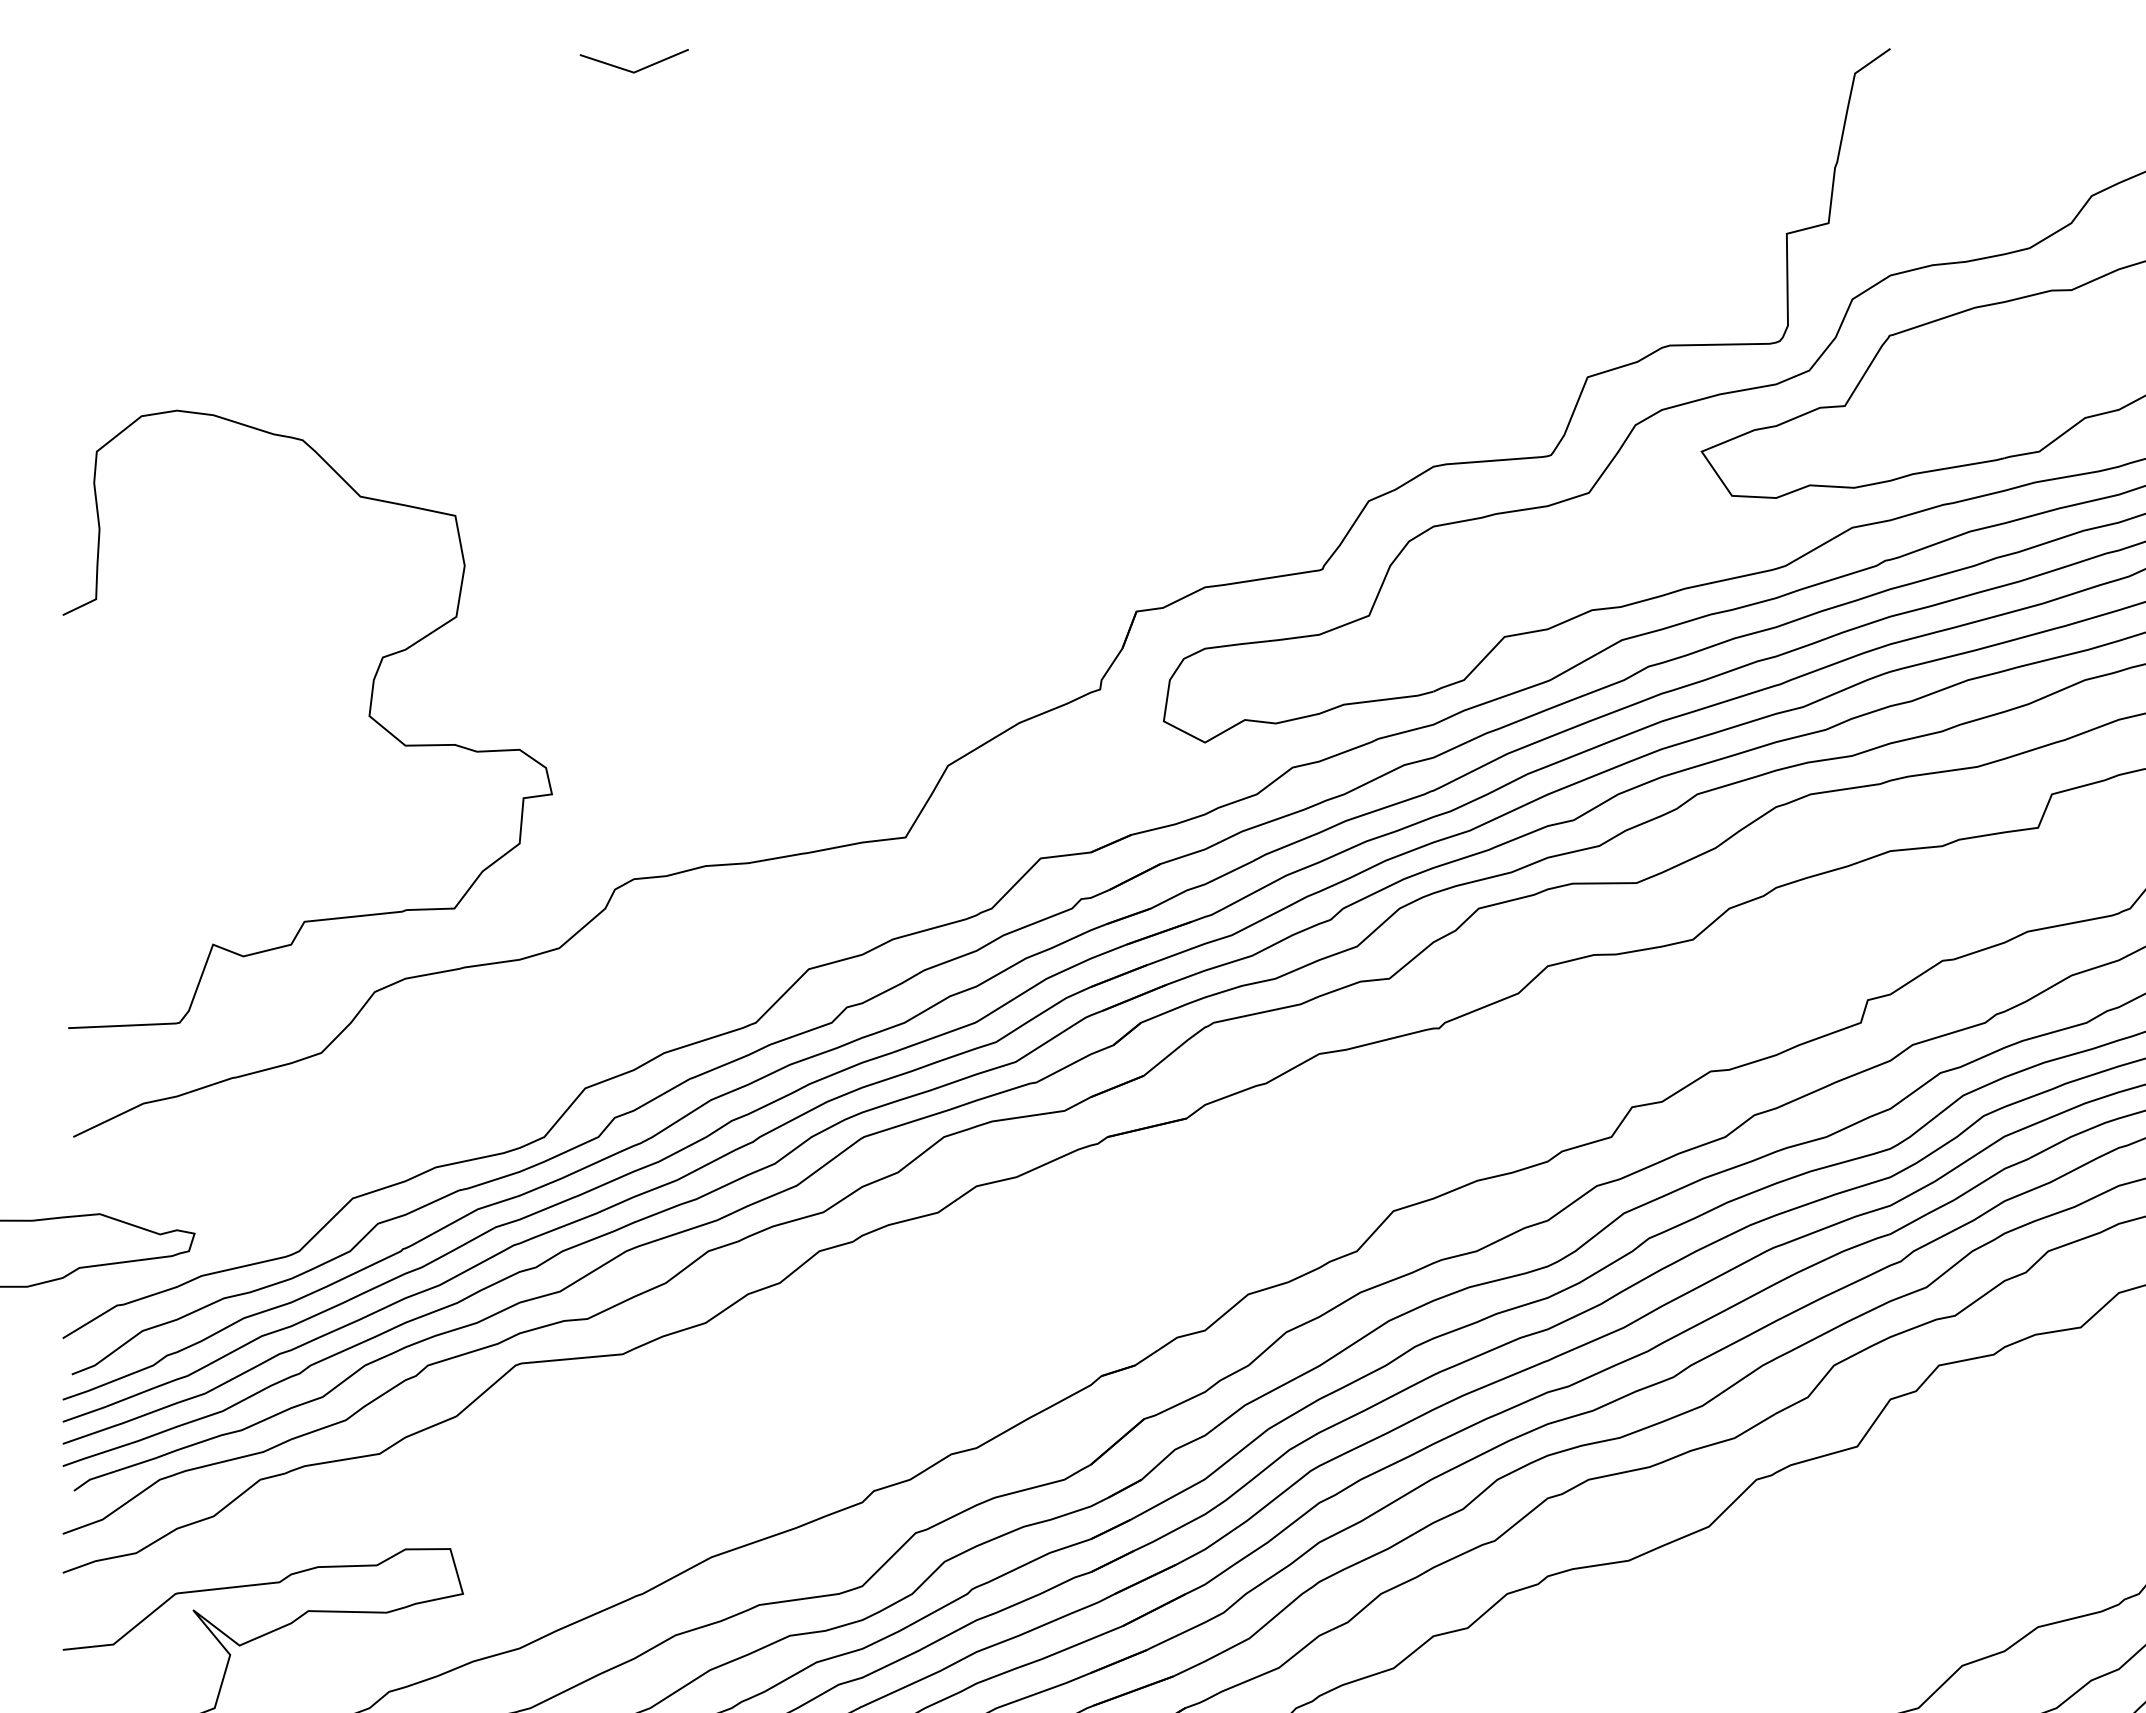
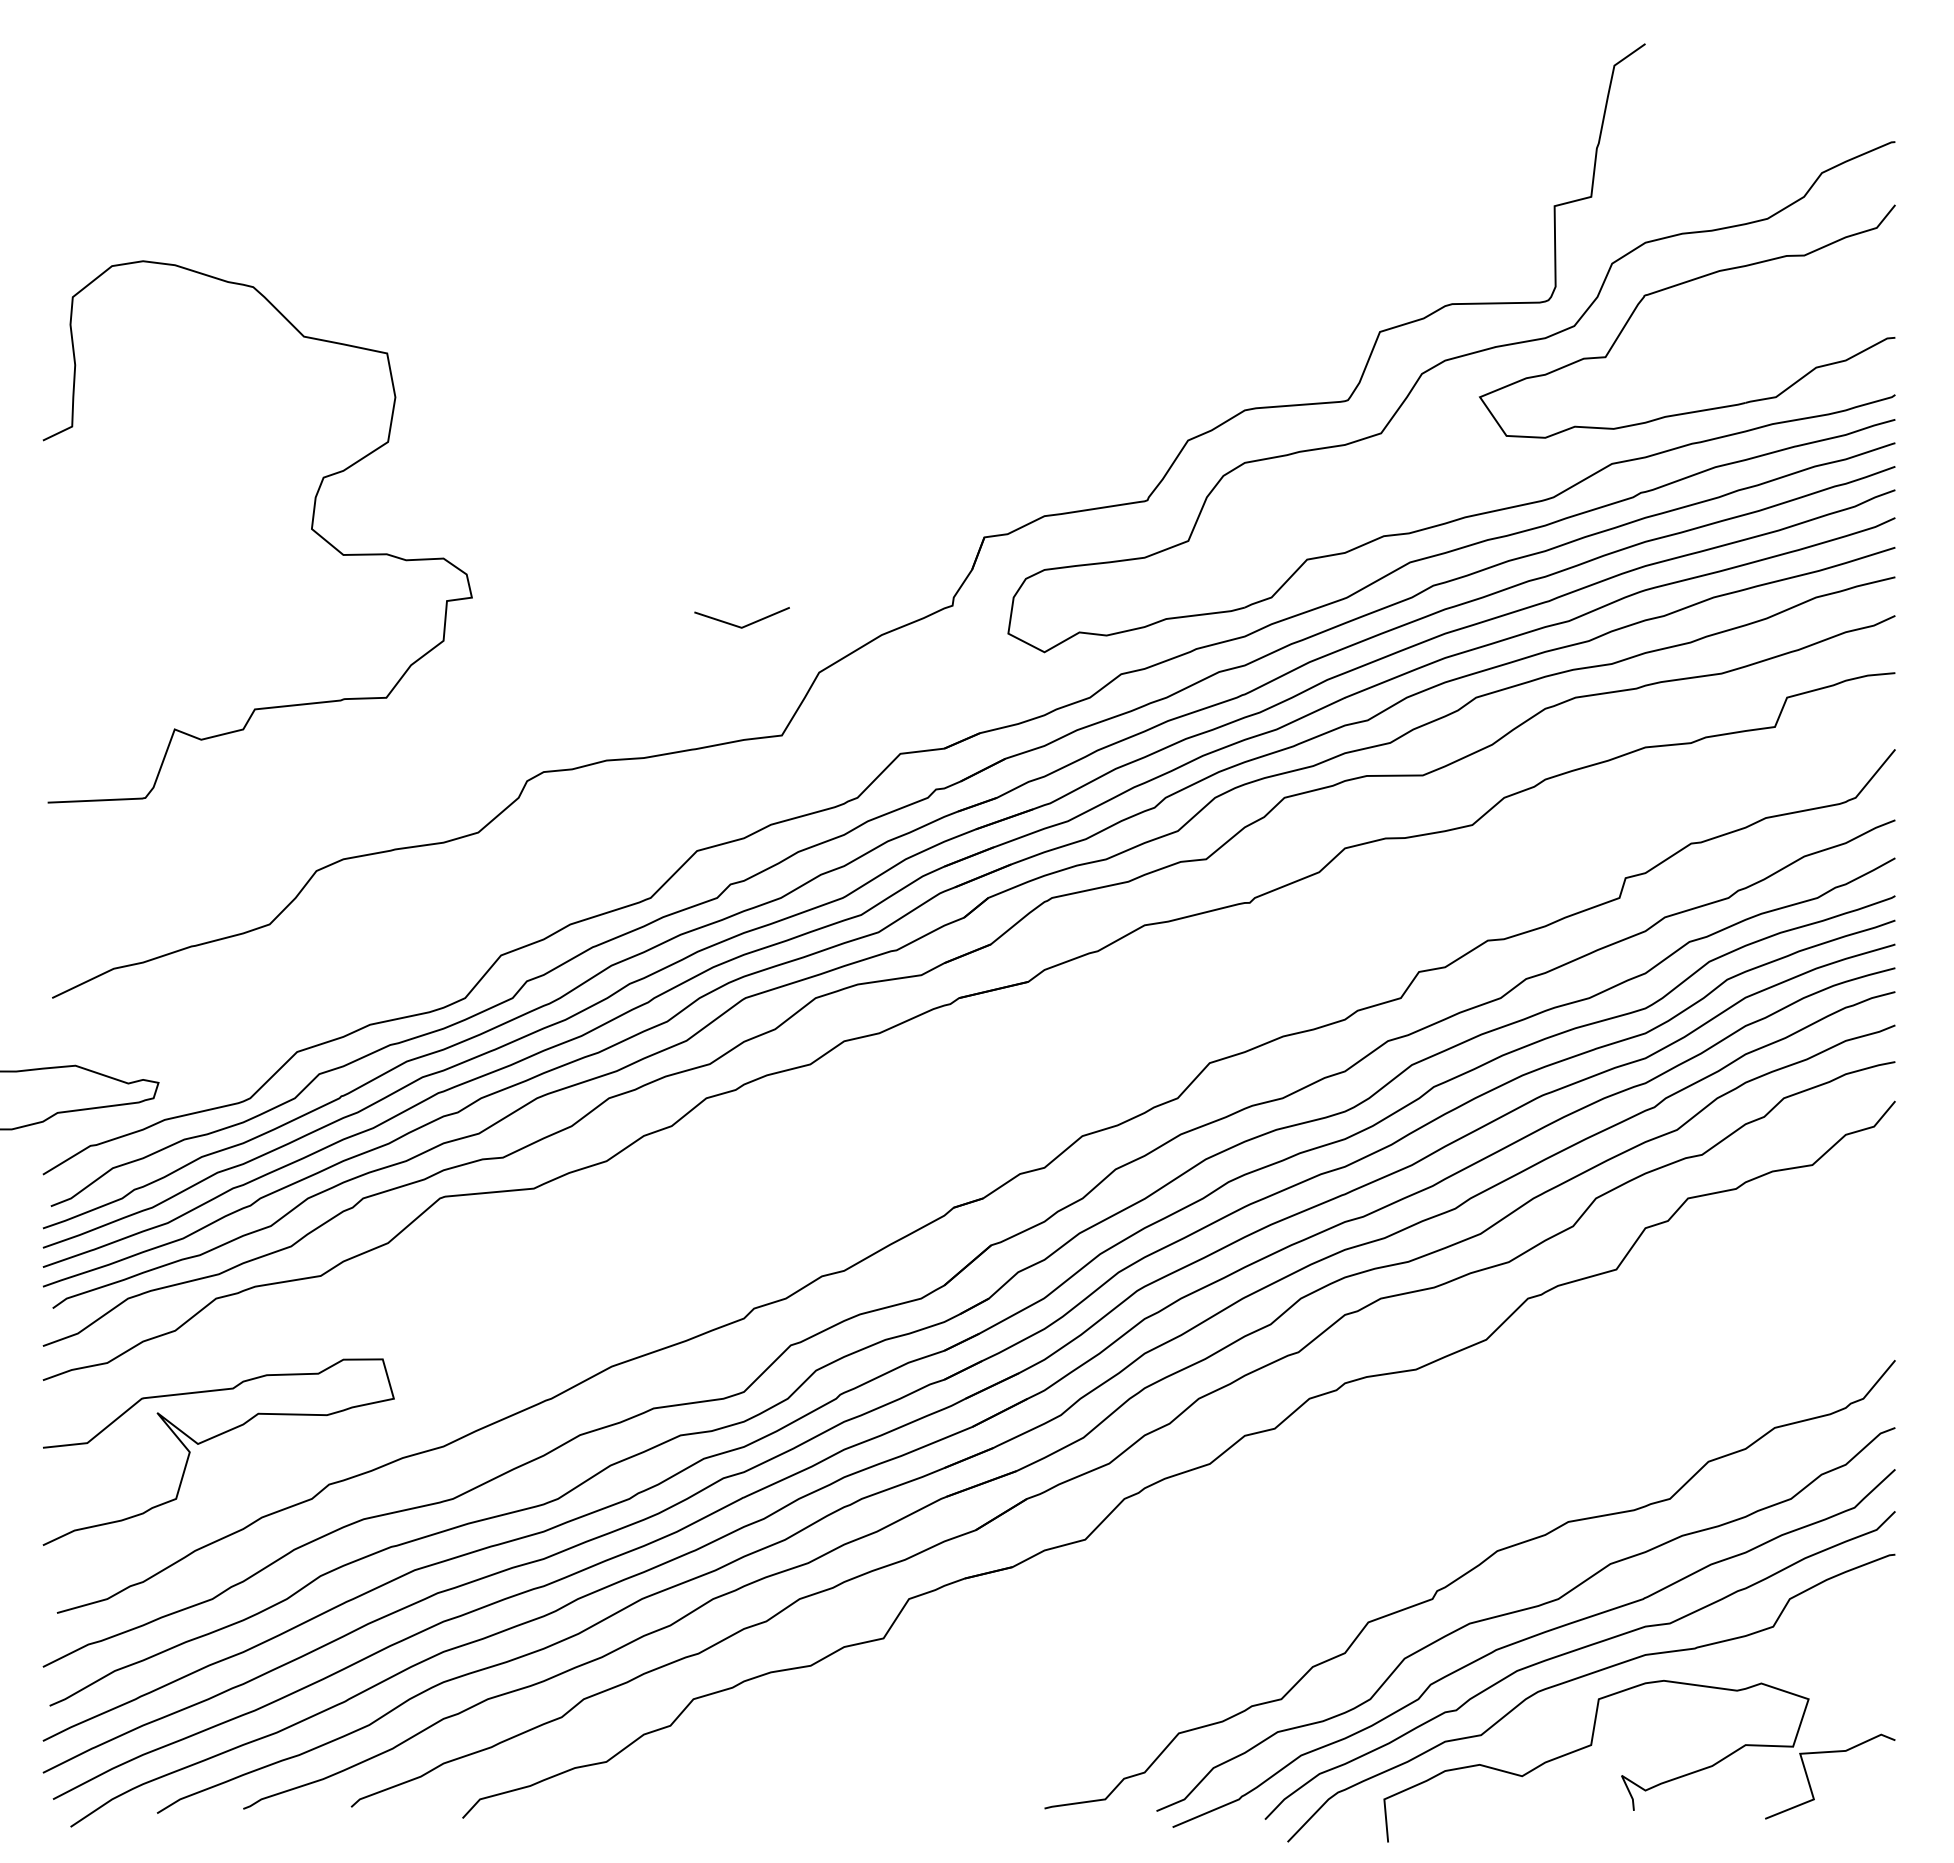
line: (630, 69) -> (738, 625), moved
curve: (369, 716) -> (311, 529), moved

